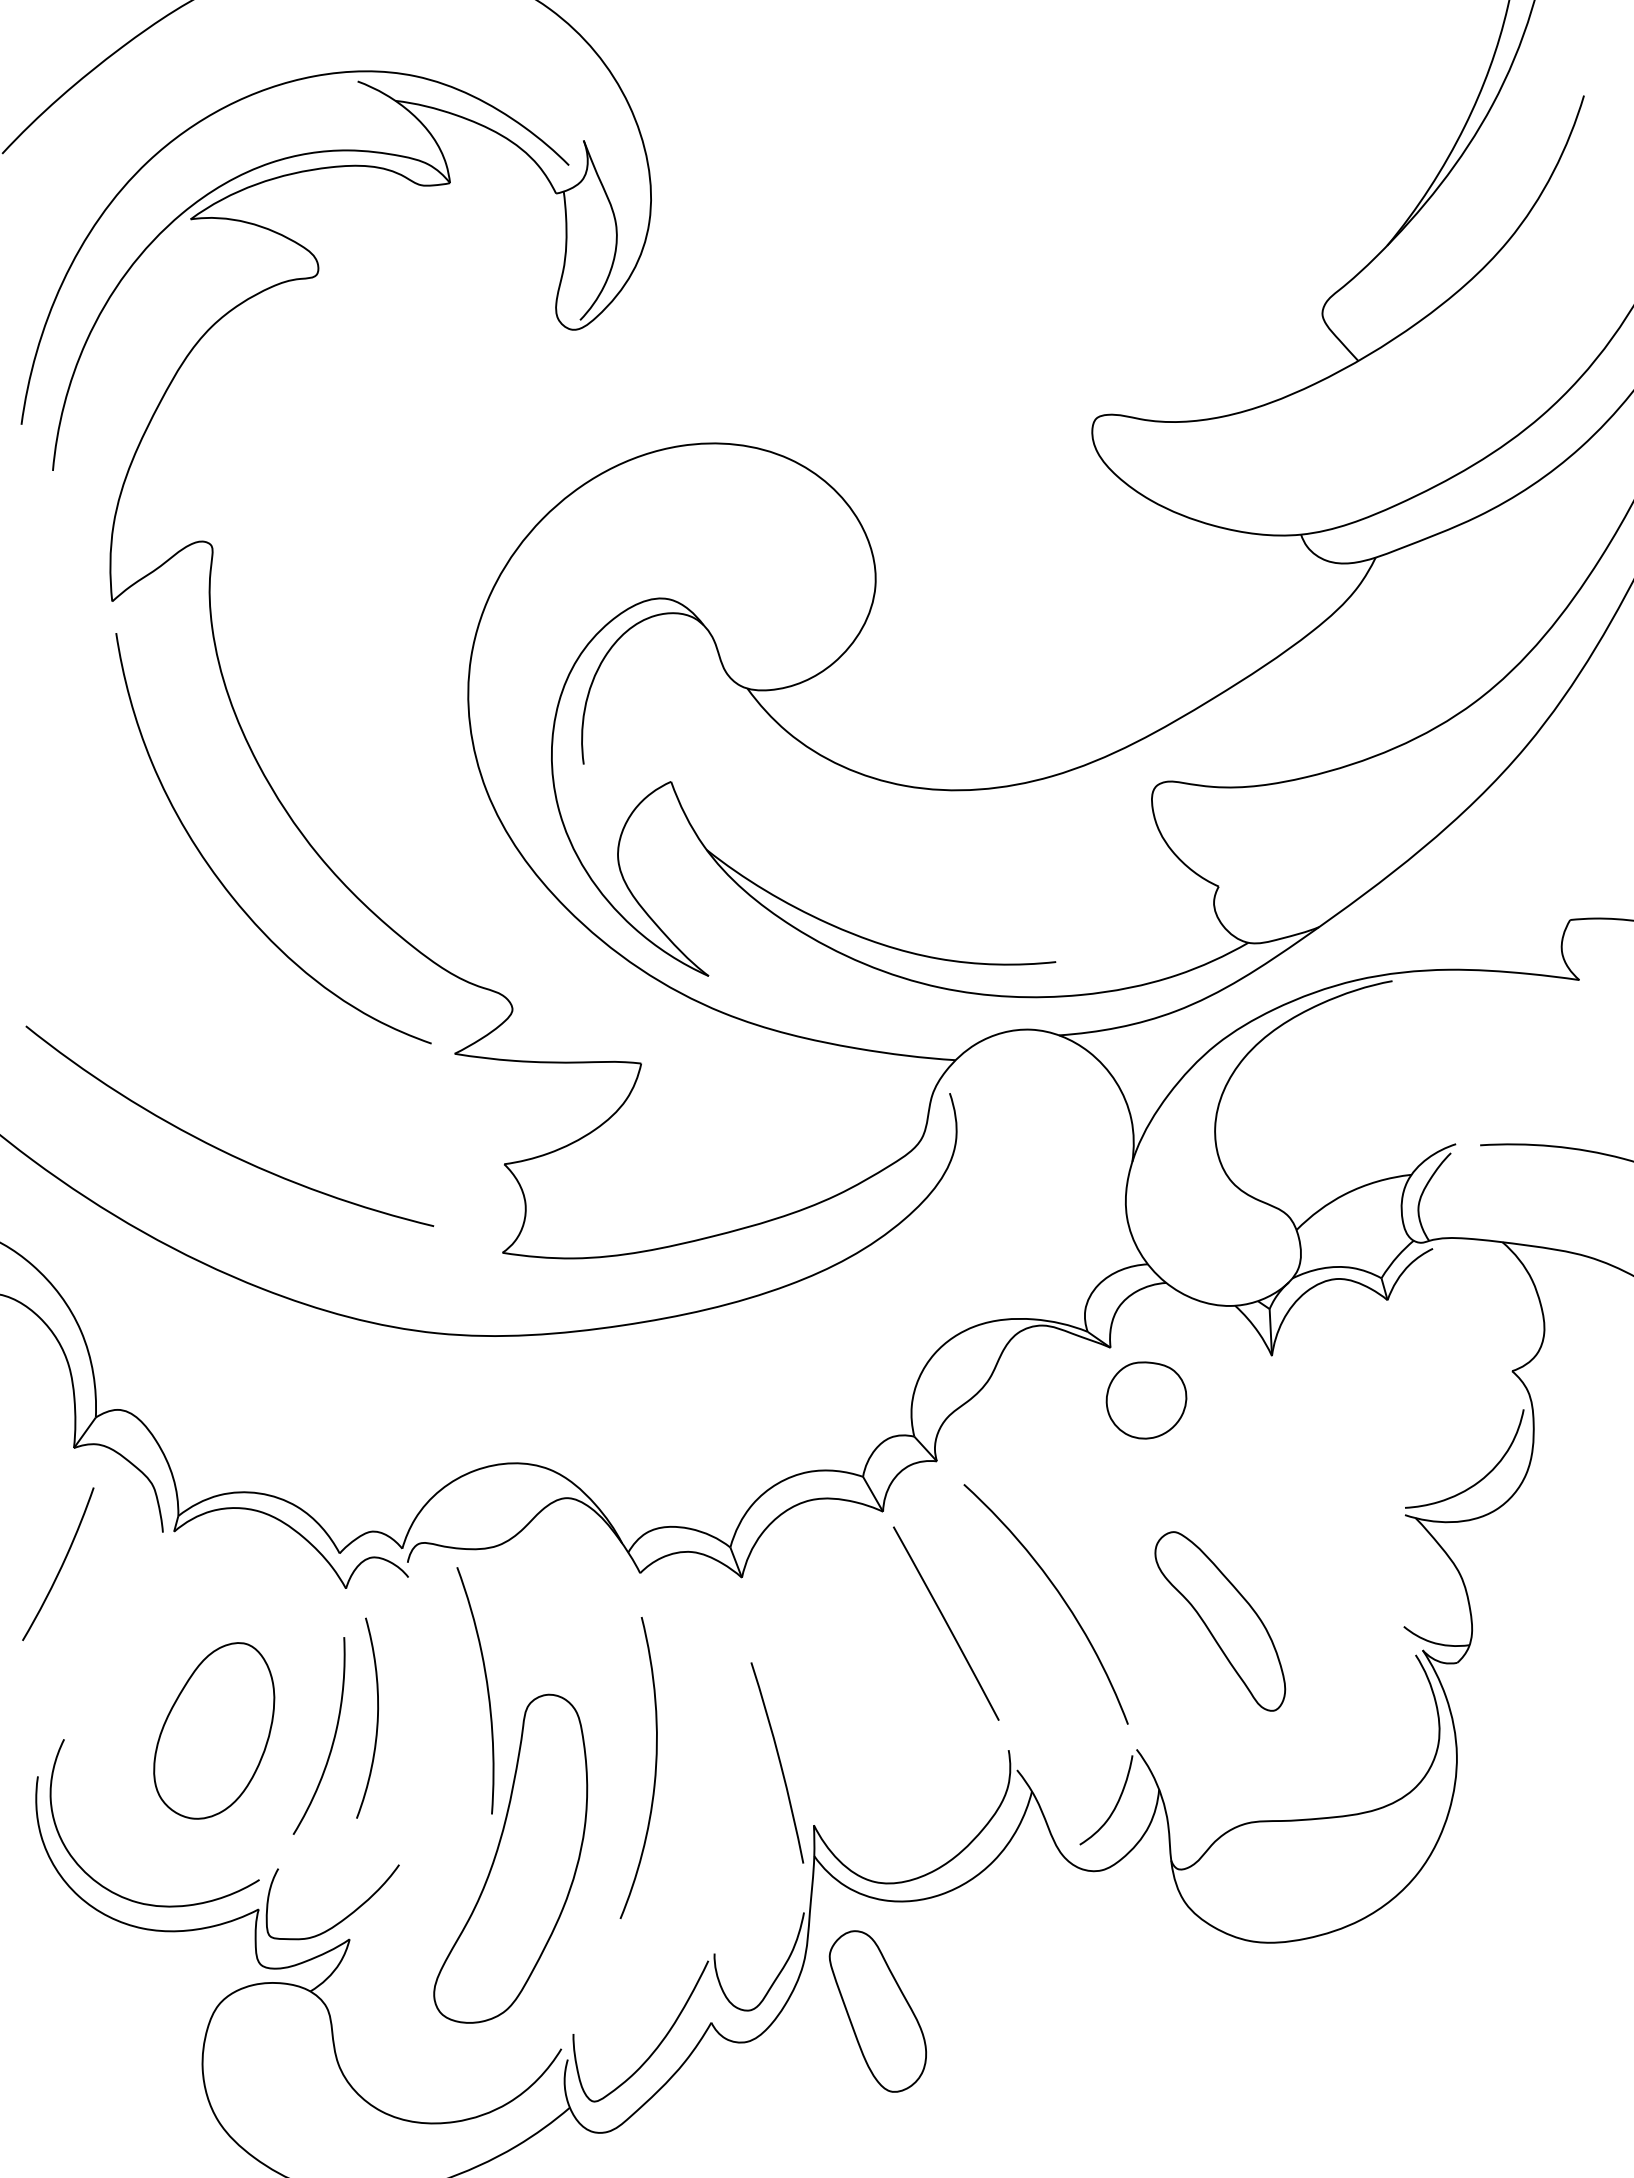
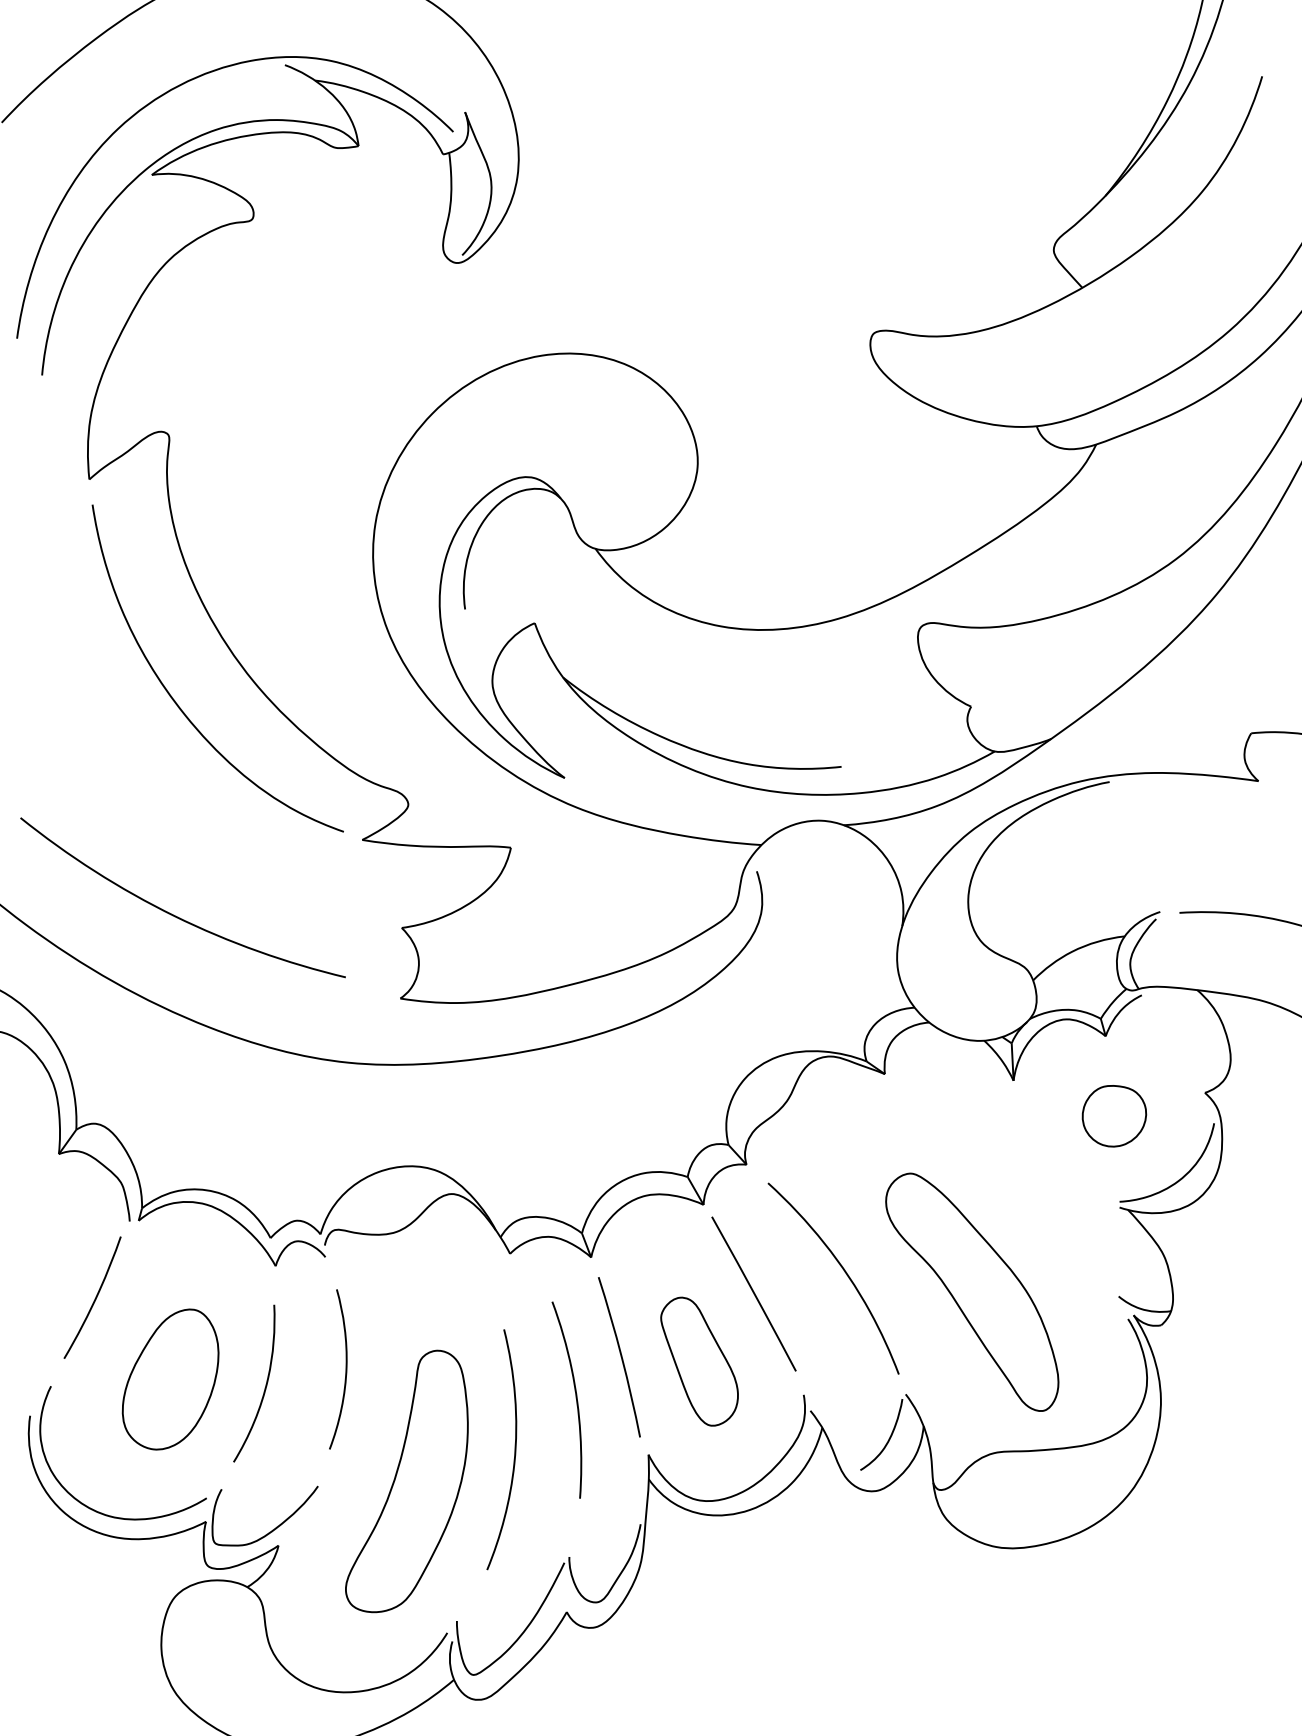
part: (1146, 1400) -> (1114, 1116), moved
curve: (60, 1566) -> (94, 1299), moved
part: (1220, 1621) -> (972, 1292), size x1.67
curve: (486, 1687) -> (575, 1397), moved
curve: (376, 1719) -> (345, 1370), moved
curve: (779, 1762) -> (621, 1356), moved
curve: (654, 1770) -> (514, 1451), moved
part: (877, 2011) -> (699, 1361), moved

